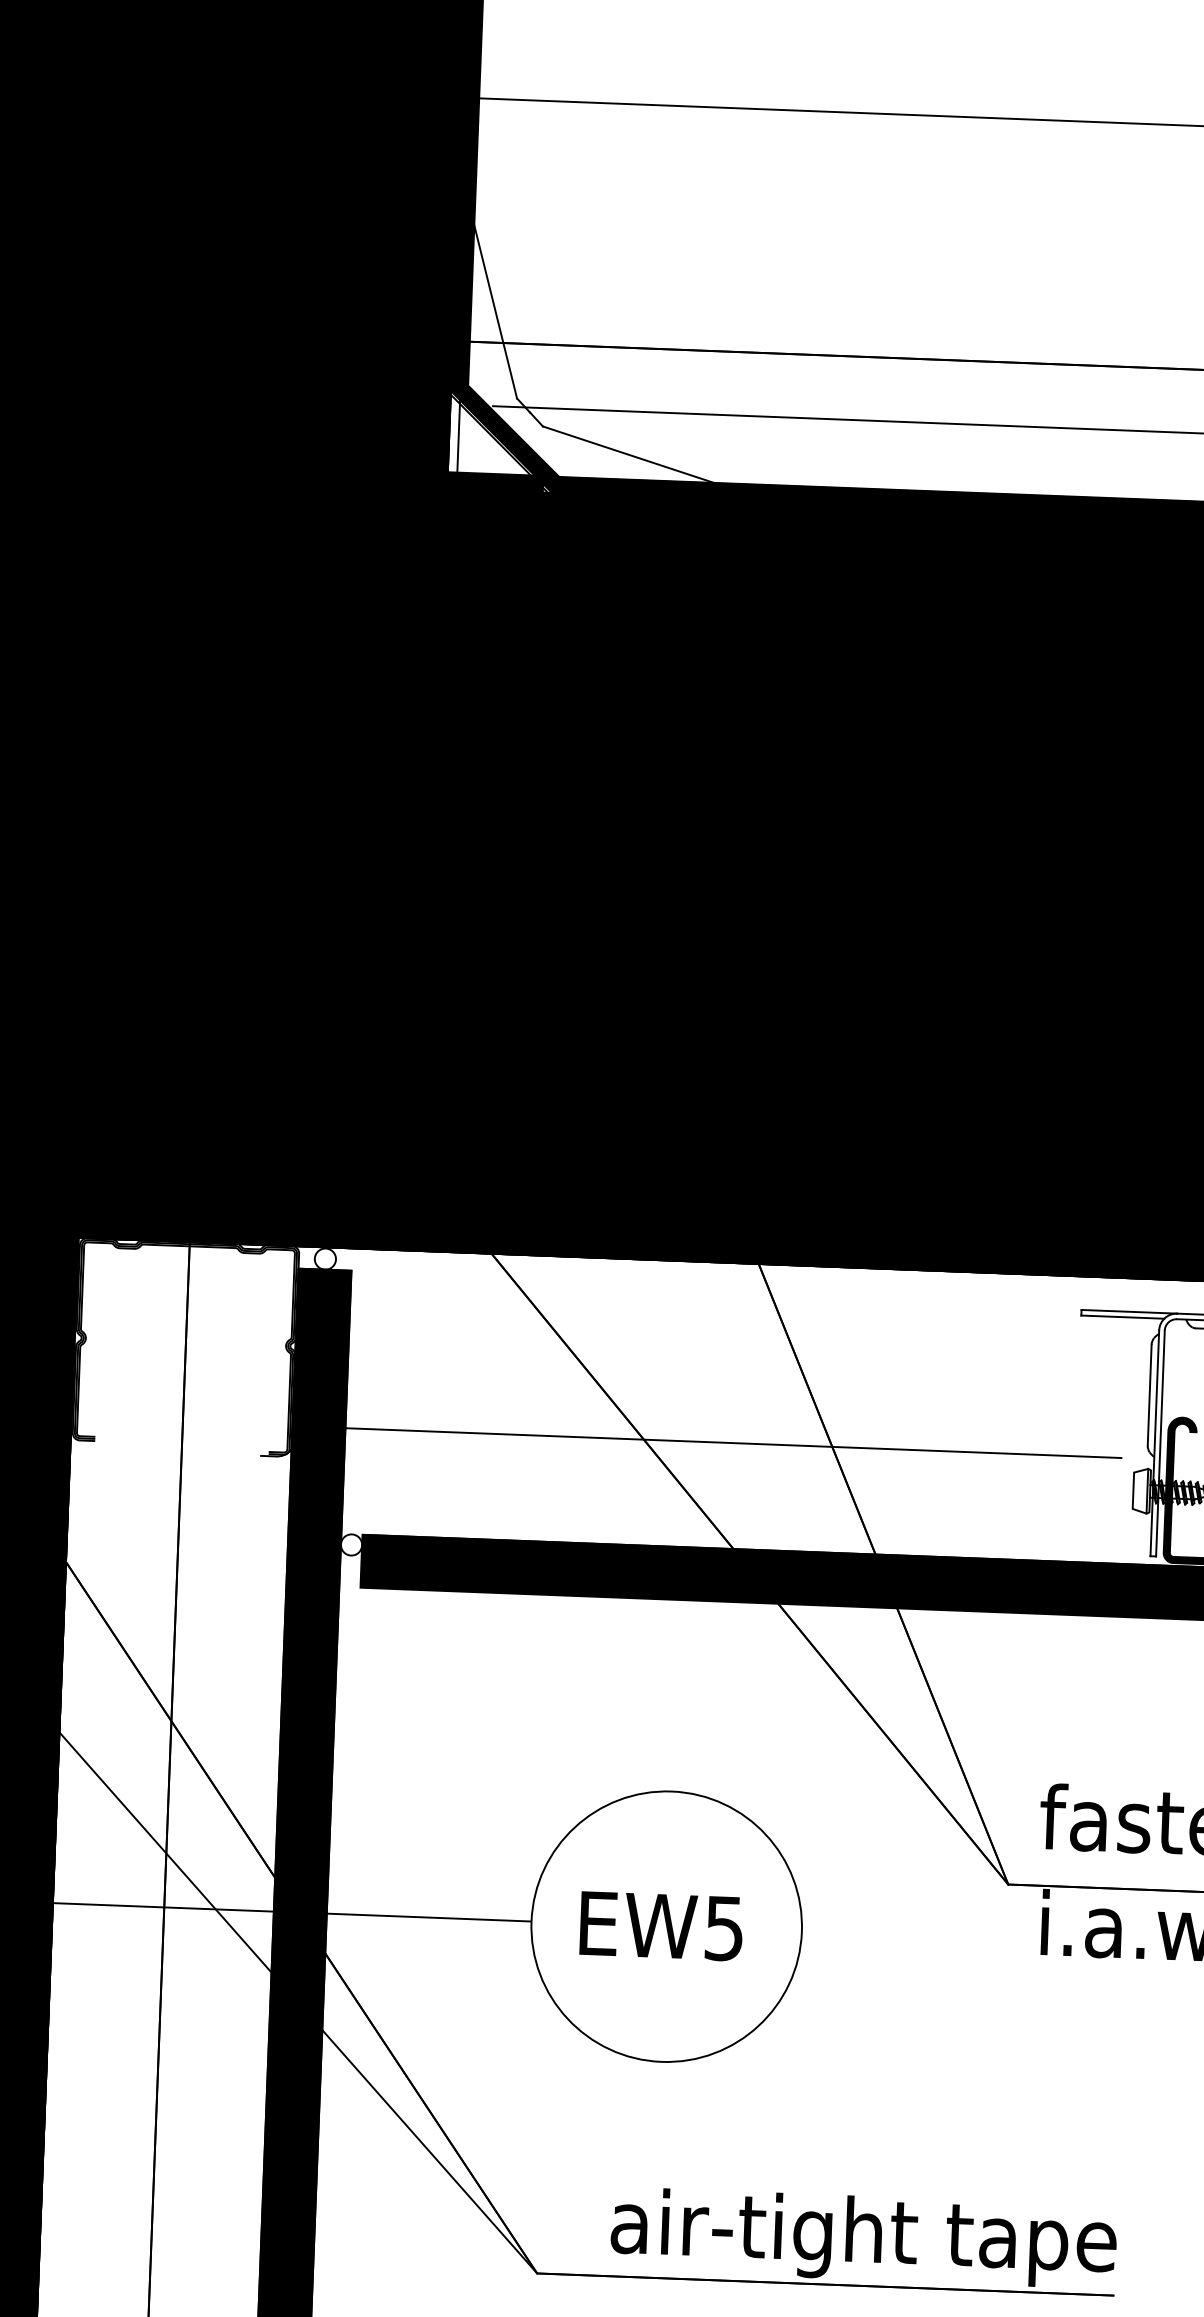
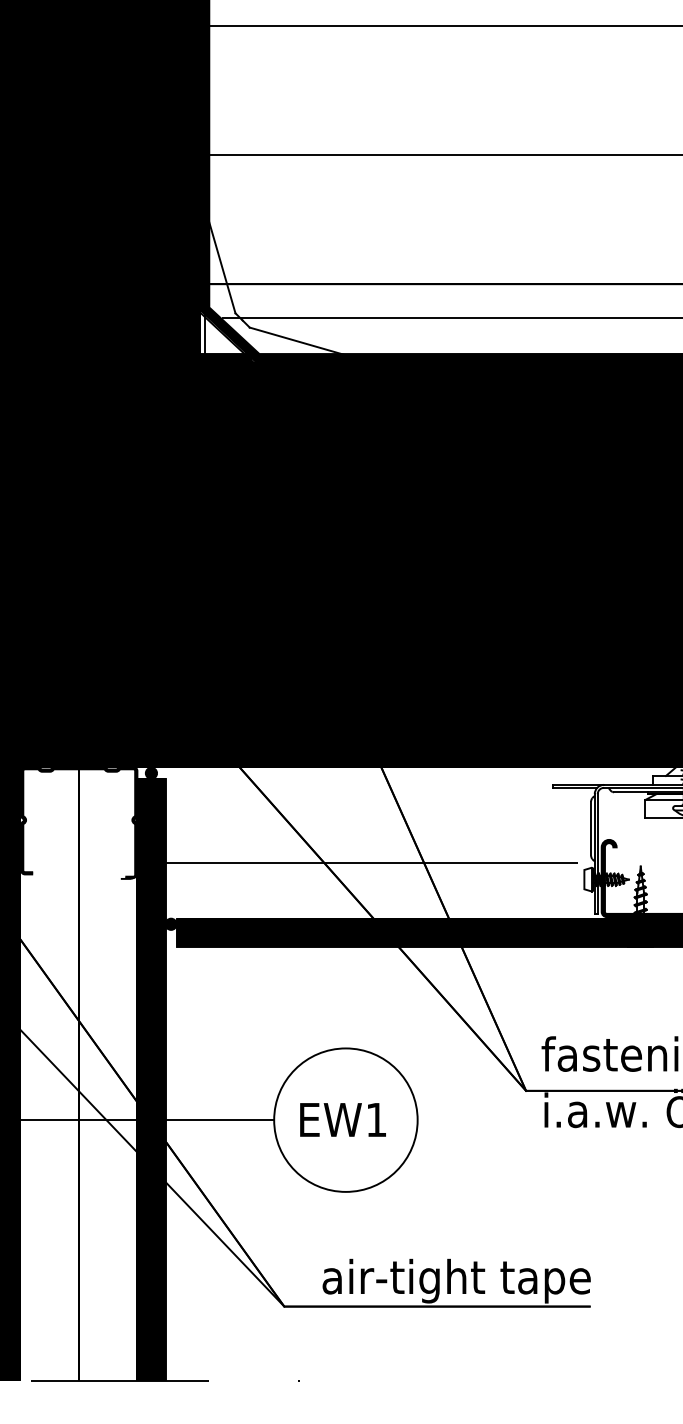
fill: (325, 1257) -> (151, 772), added
fill: (350, 1543) -> (170, 923), added
text: (724, 1929) -> (376, 1120), EW5 -> EW1

